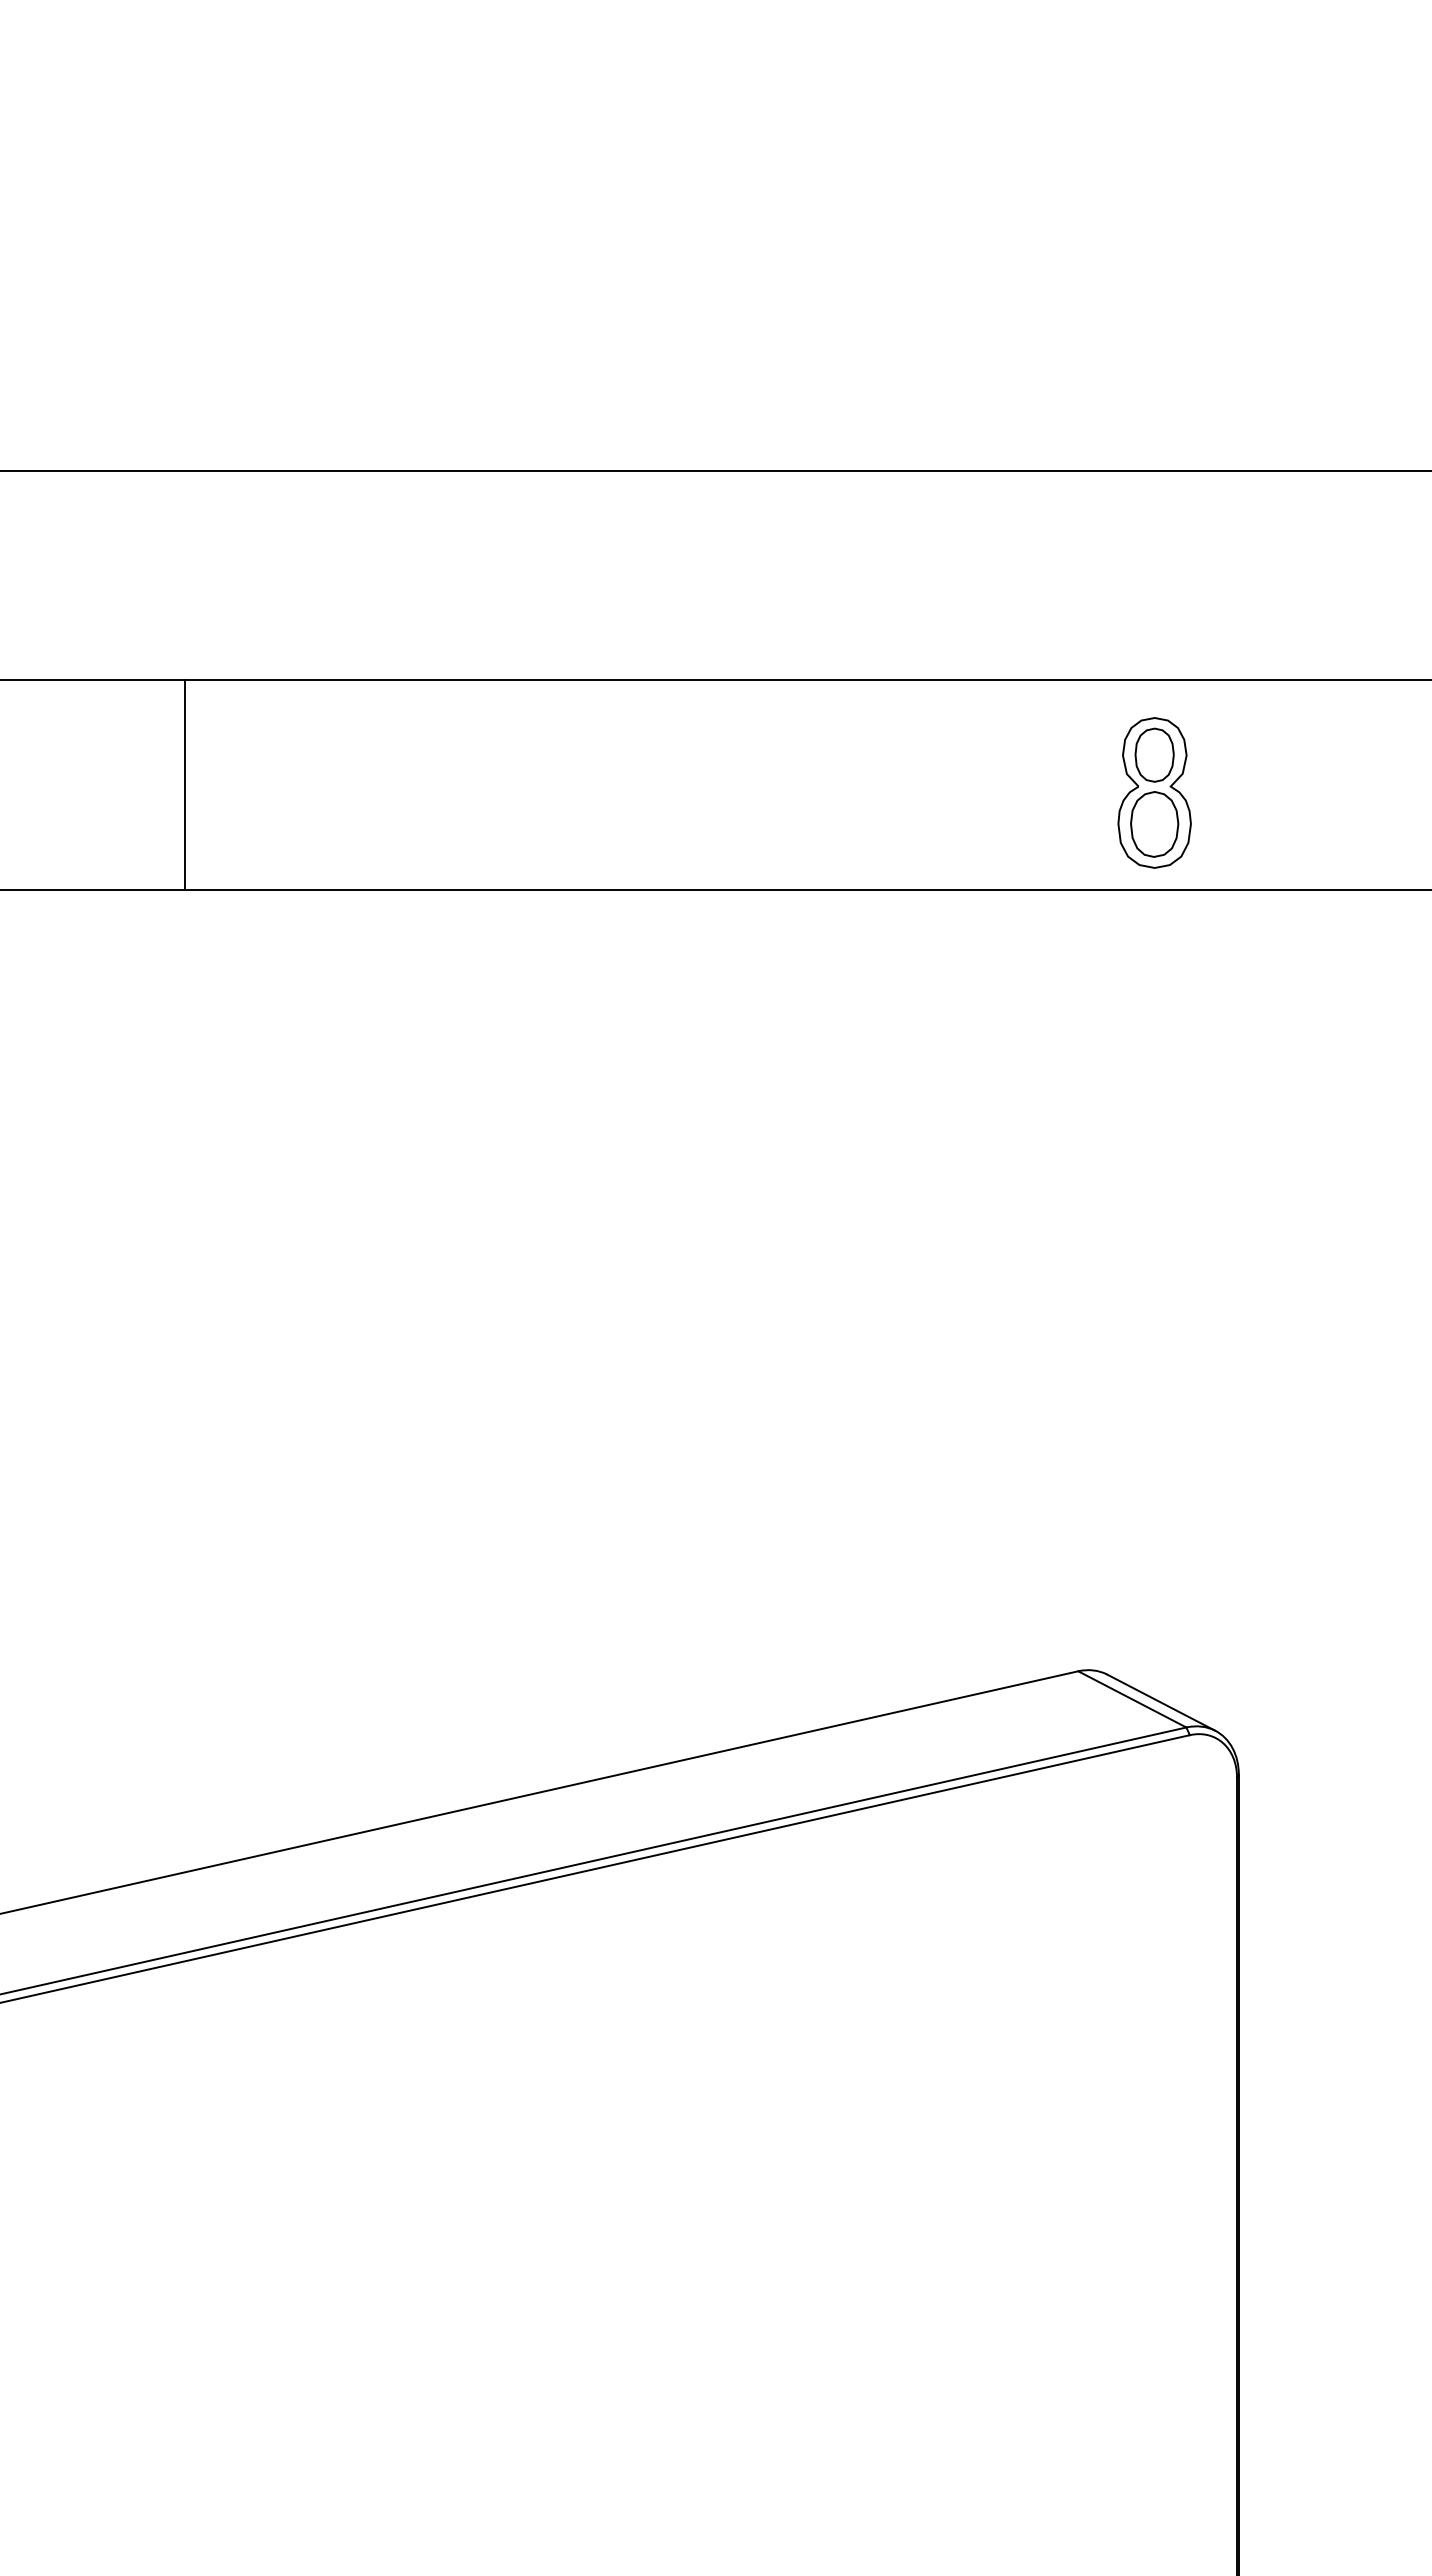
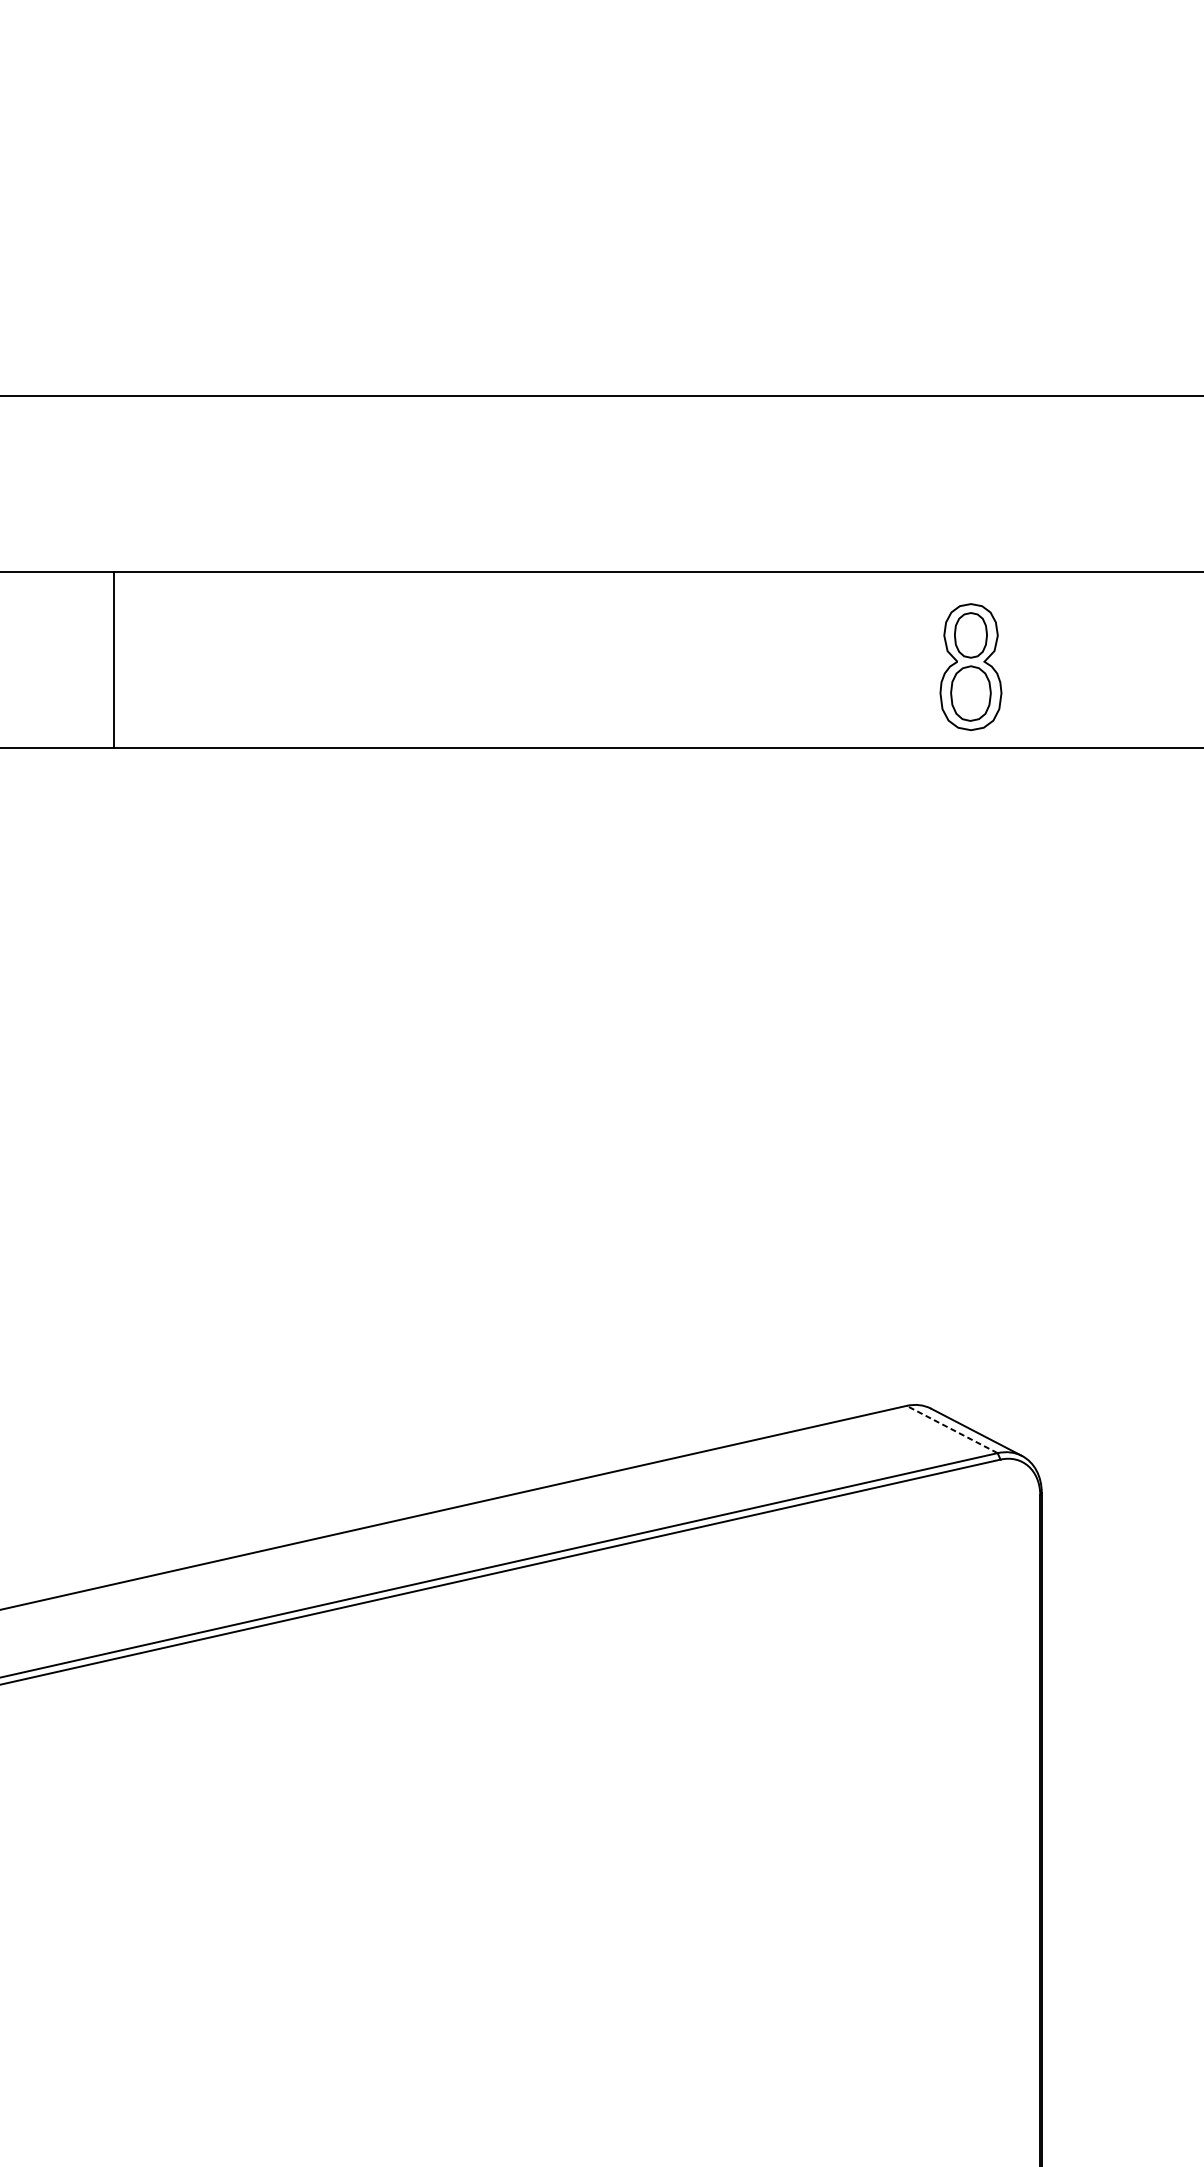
line: (185, 784) -> (113, 660), moved
line: (1132, 1699) -> (952, 1429), solid -> dashed

